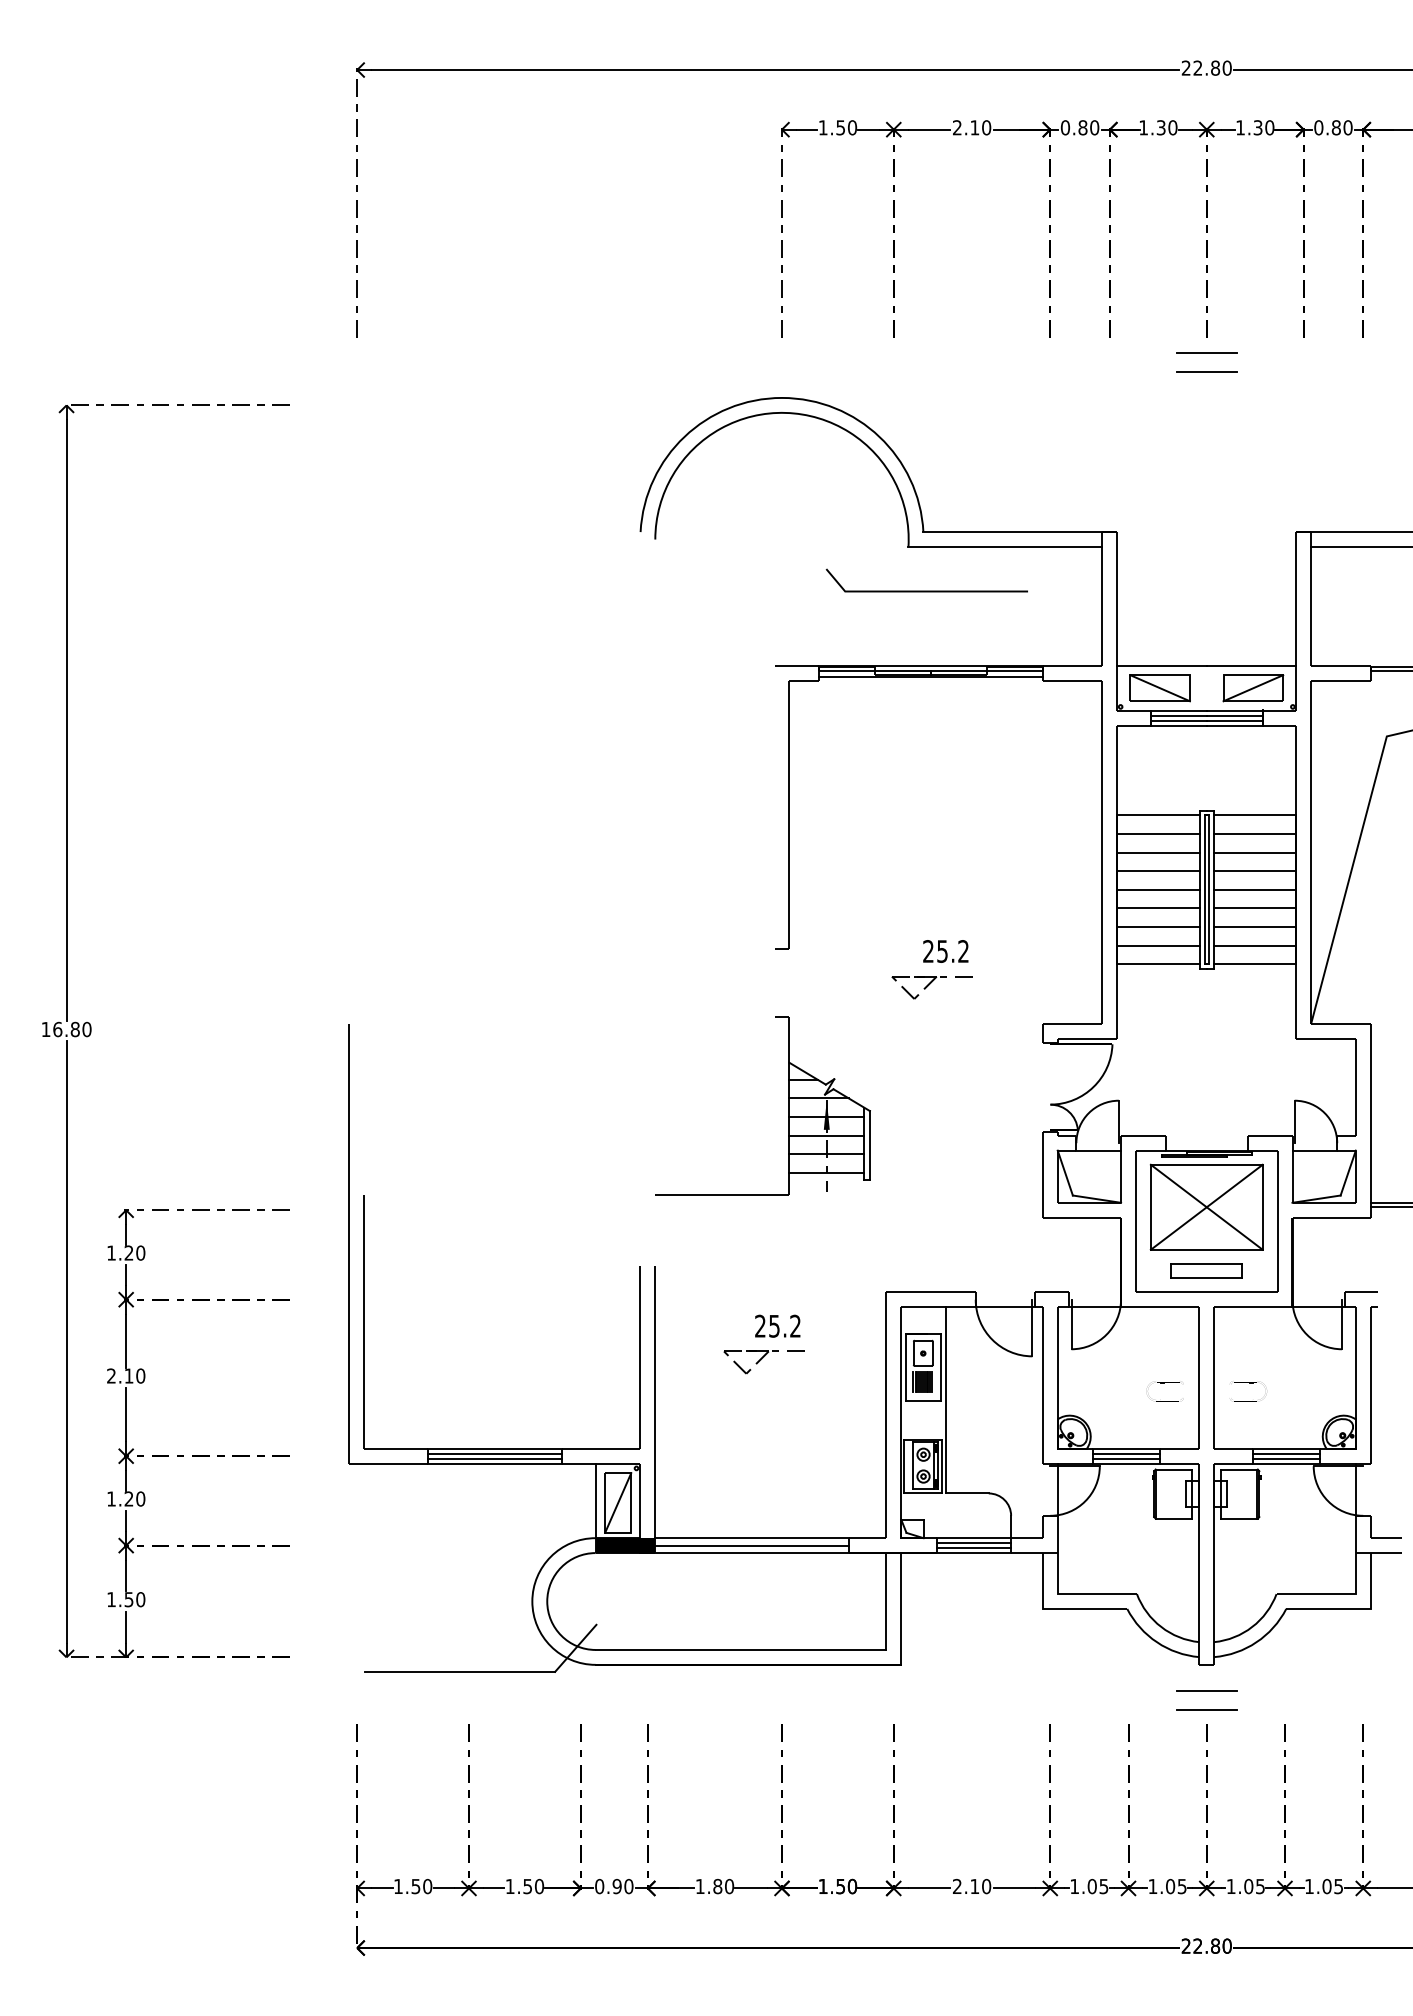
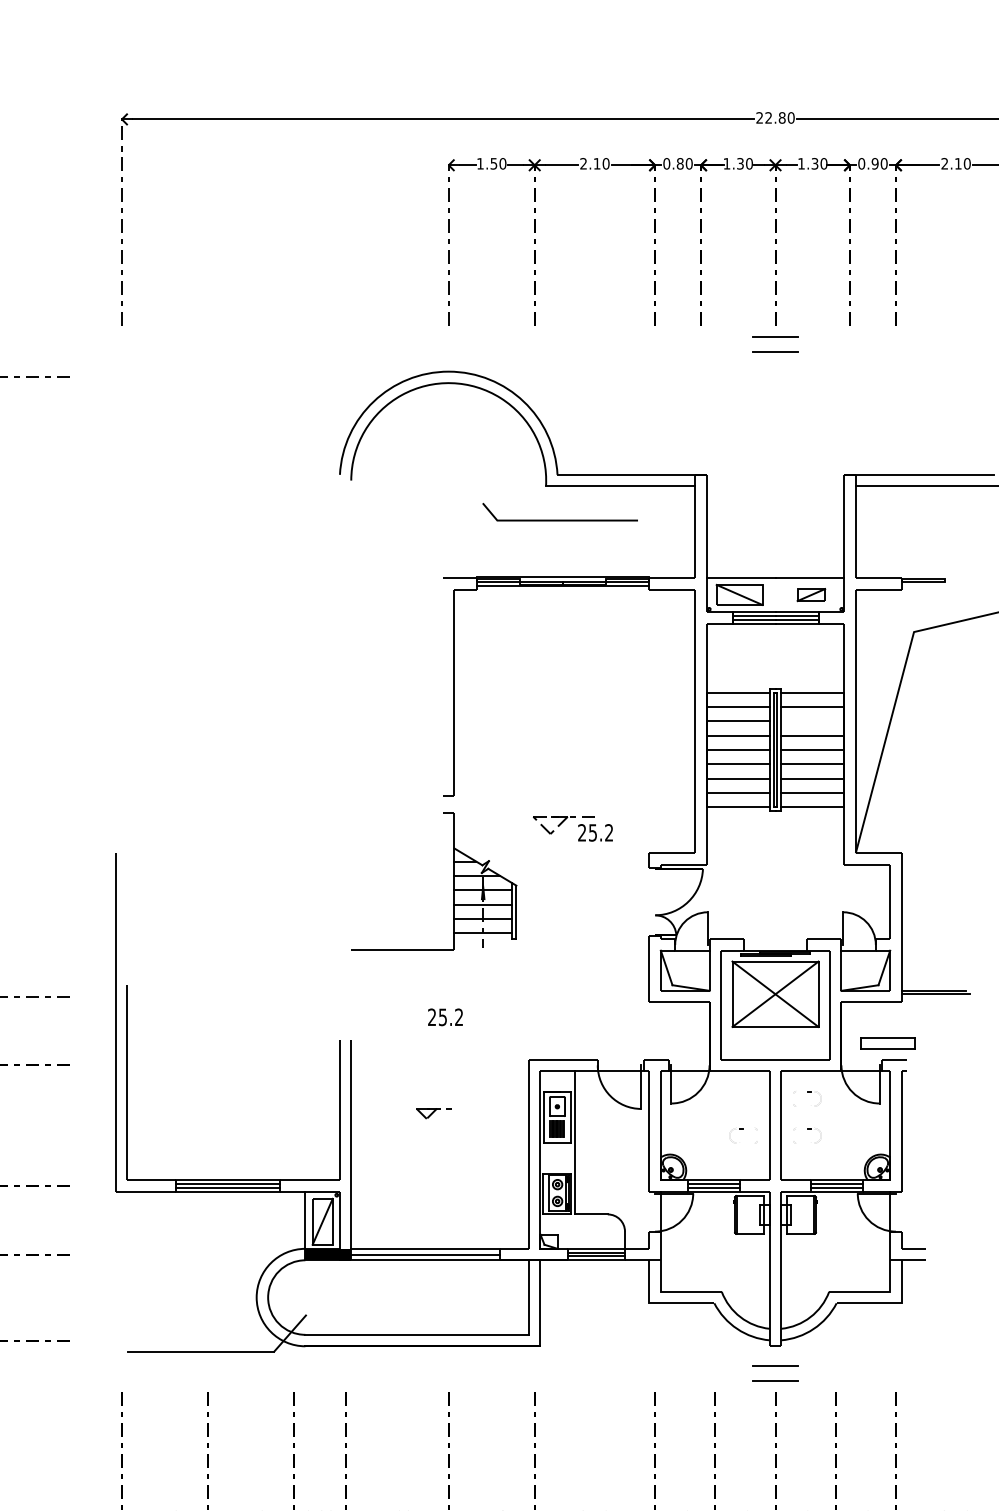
text: (1335, 127) -> (874, 163), 0.80 -> 0.90
part: (1253, 688) -> (811, 595), size x0.6
line: (1254, 852) -> (812, 721), removed
text: (945, 951) -> (595, 832), moved
part: (788, 1105) -> (453, 881), moved
part: (1206, 1270) -> (887, 1042), moved
text: (777, 1325) -> (445, 1016), moved
part: (1249, 1335) -> (808, 1092), added
part: (763, 1362) -> (434, 1113), size x0.6

